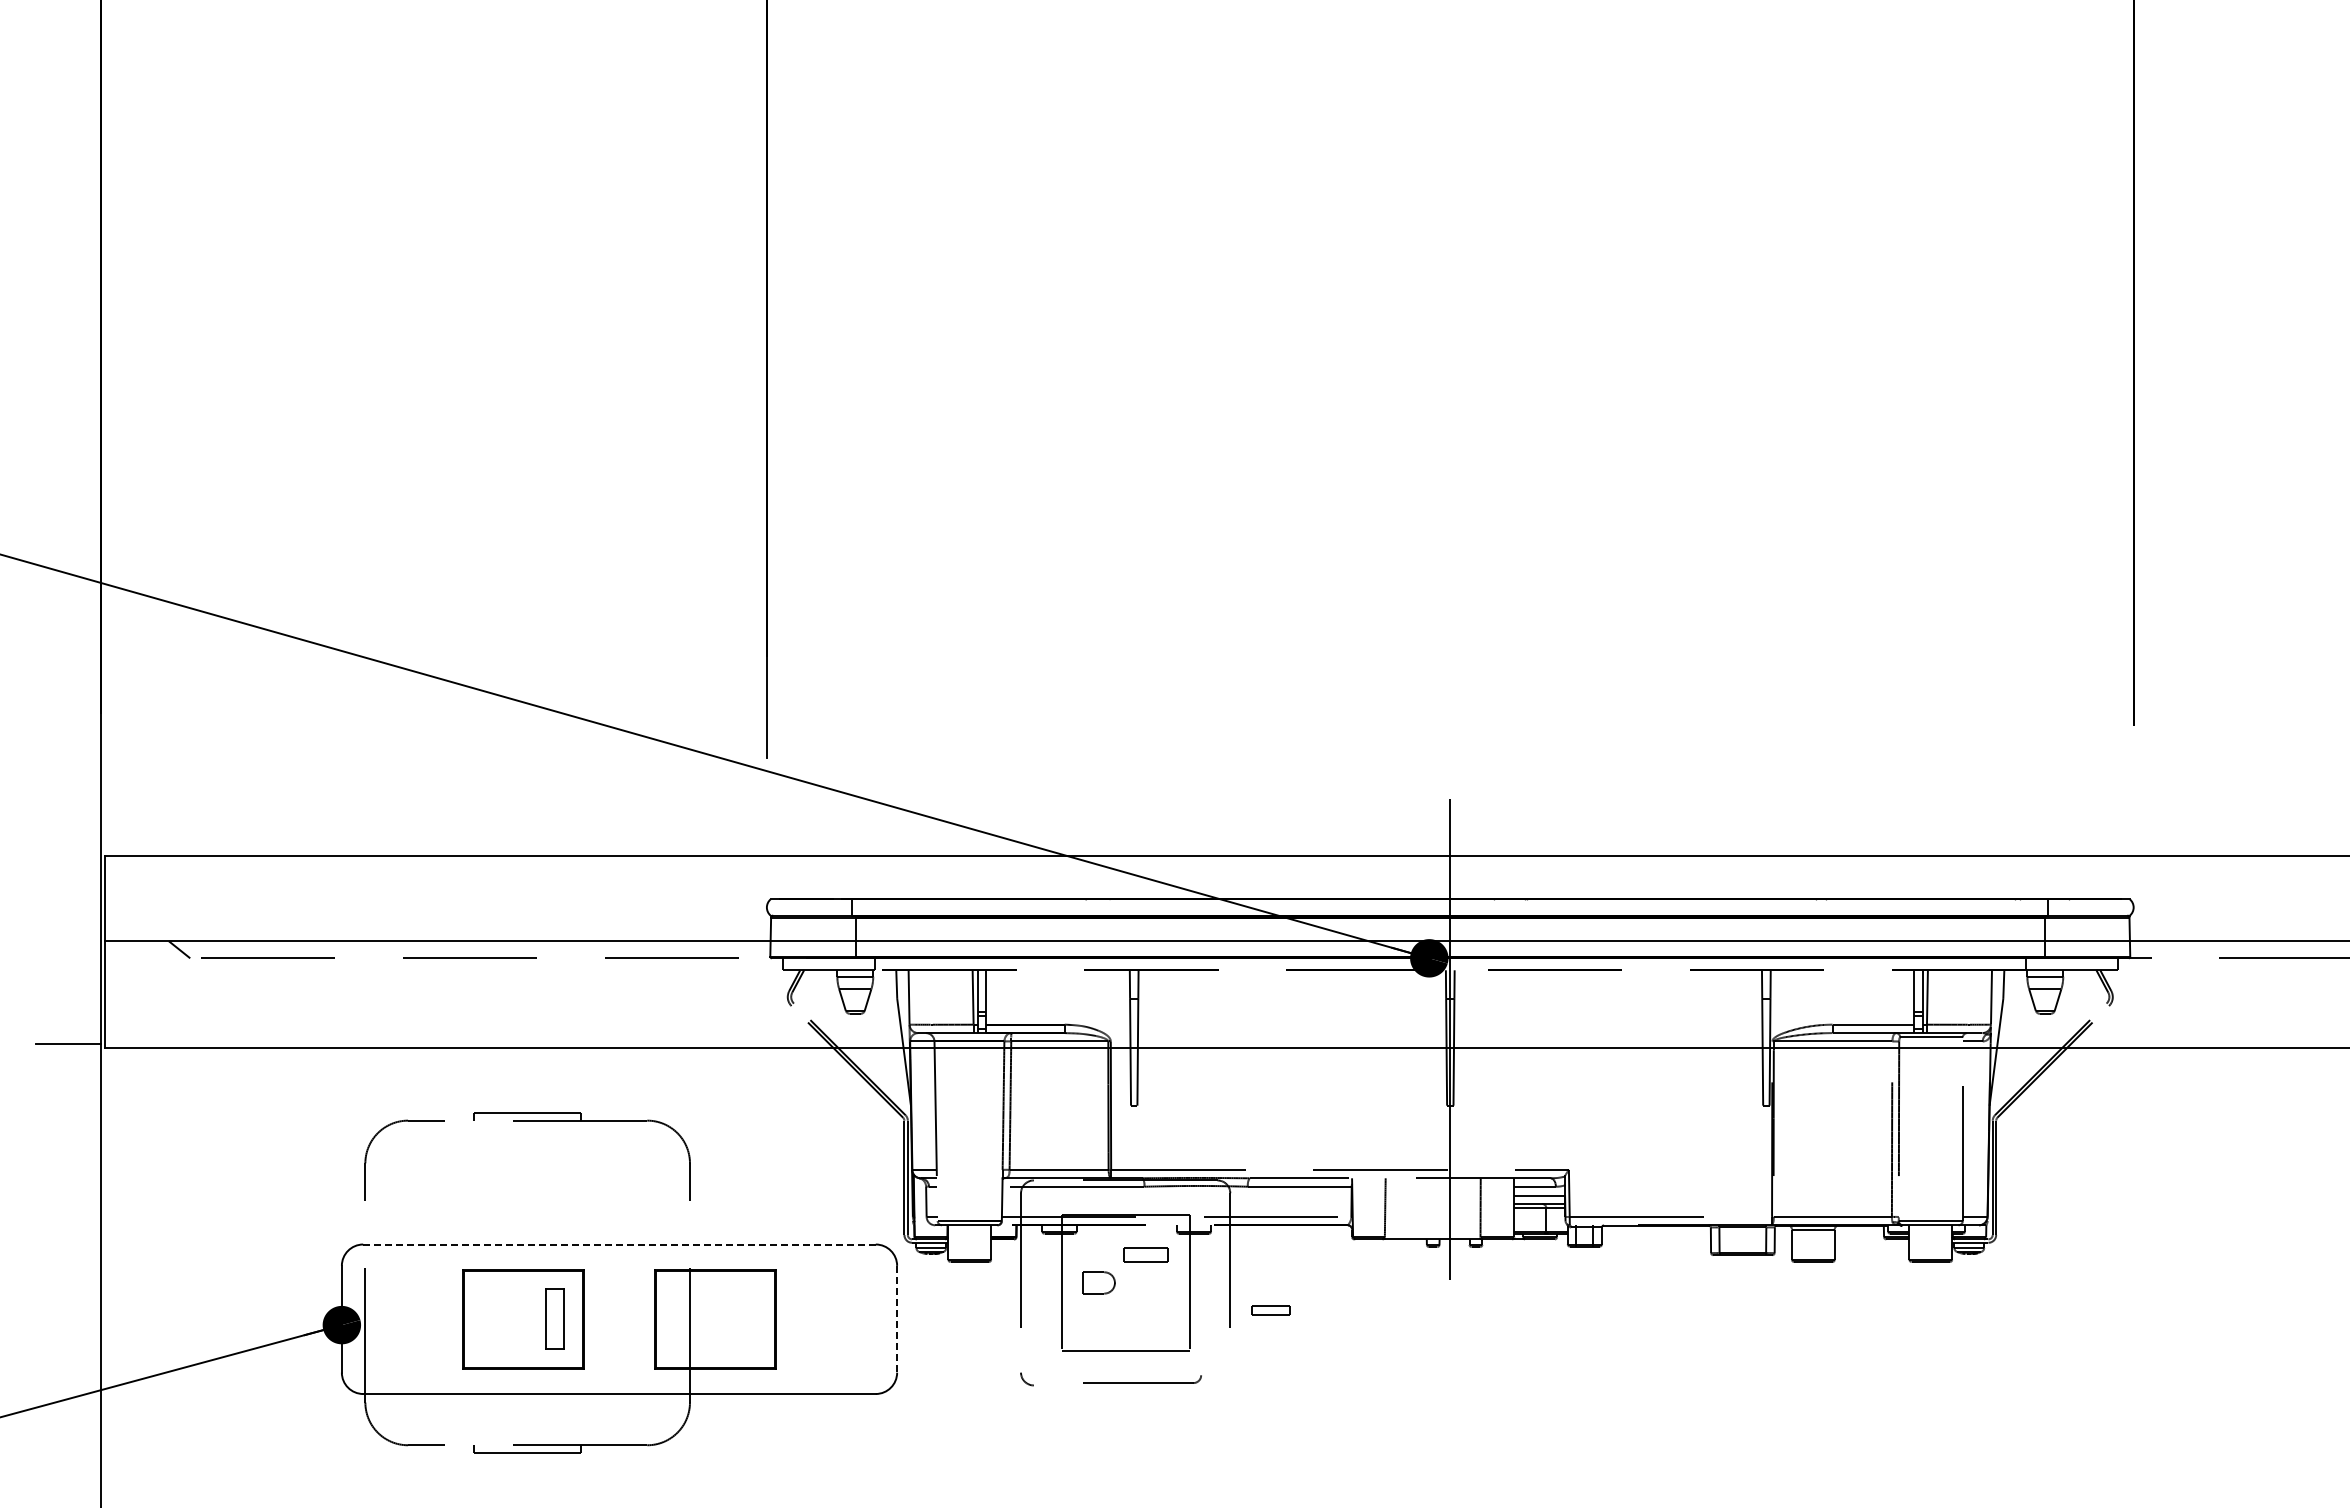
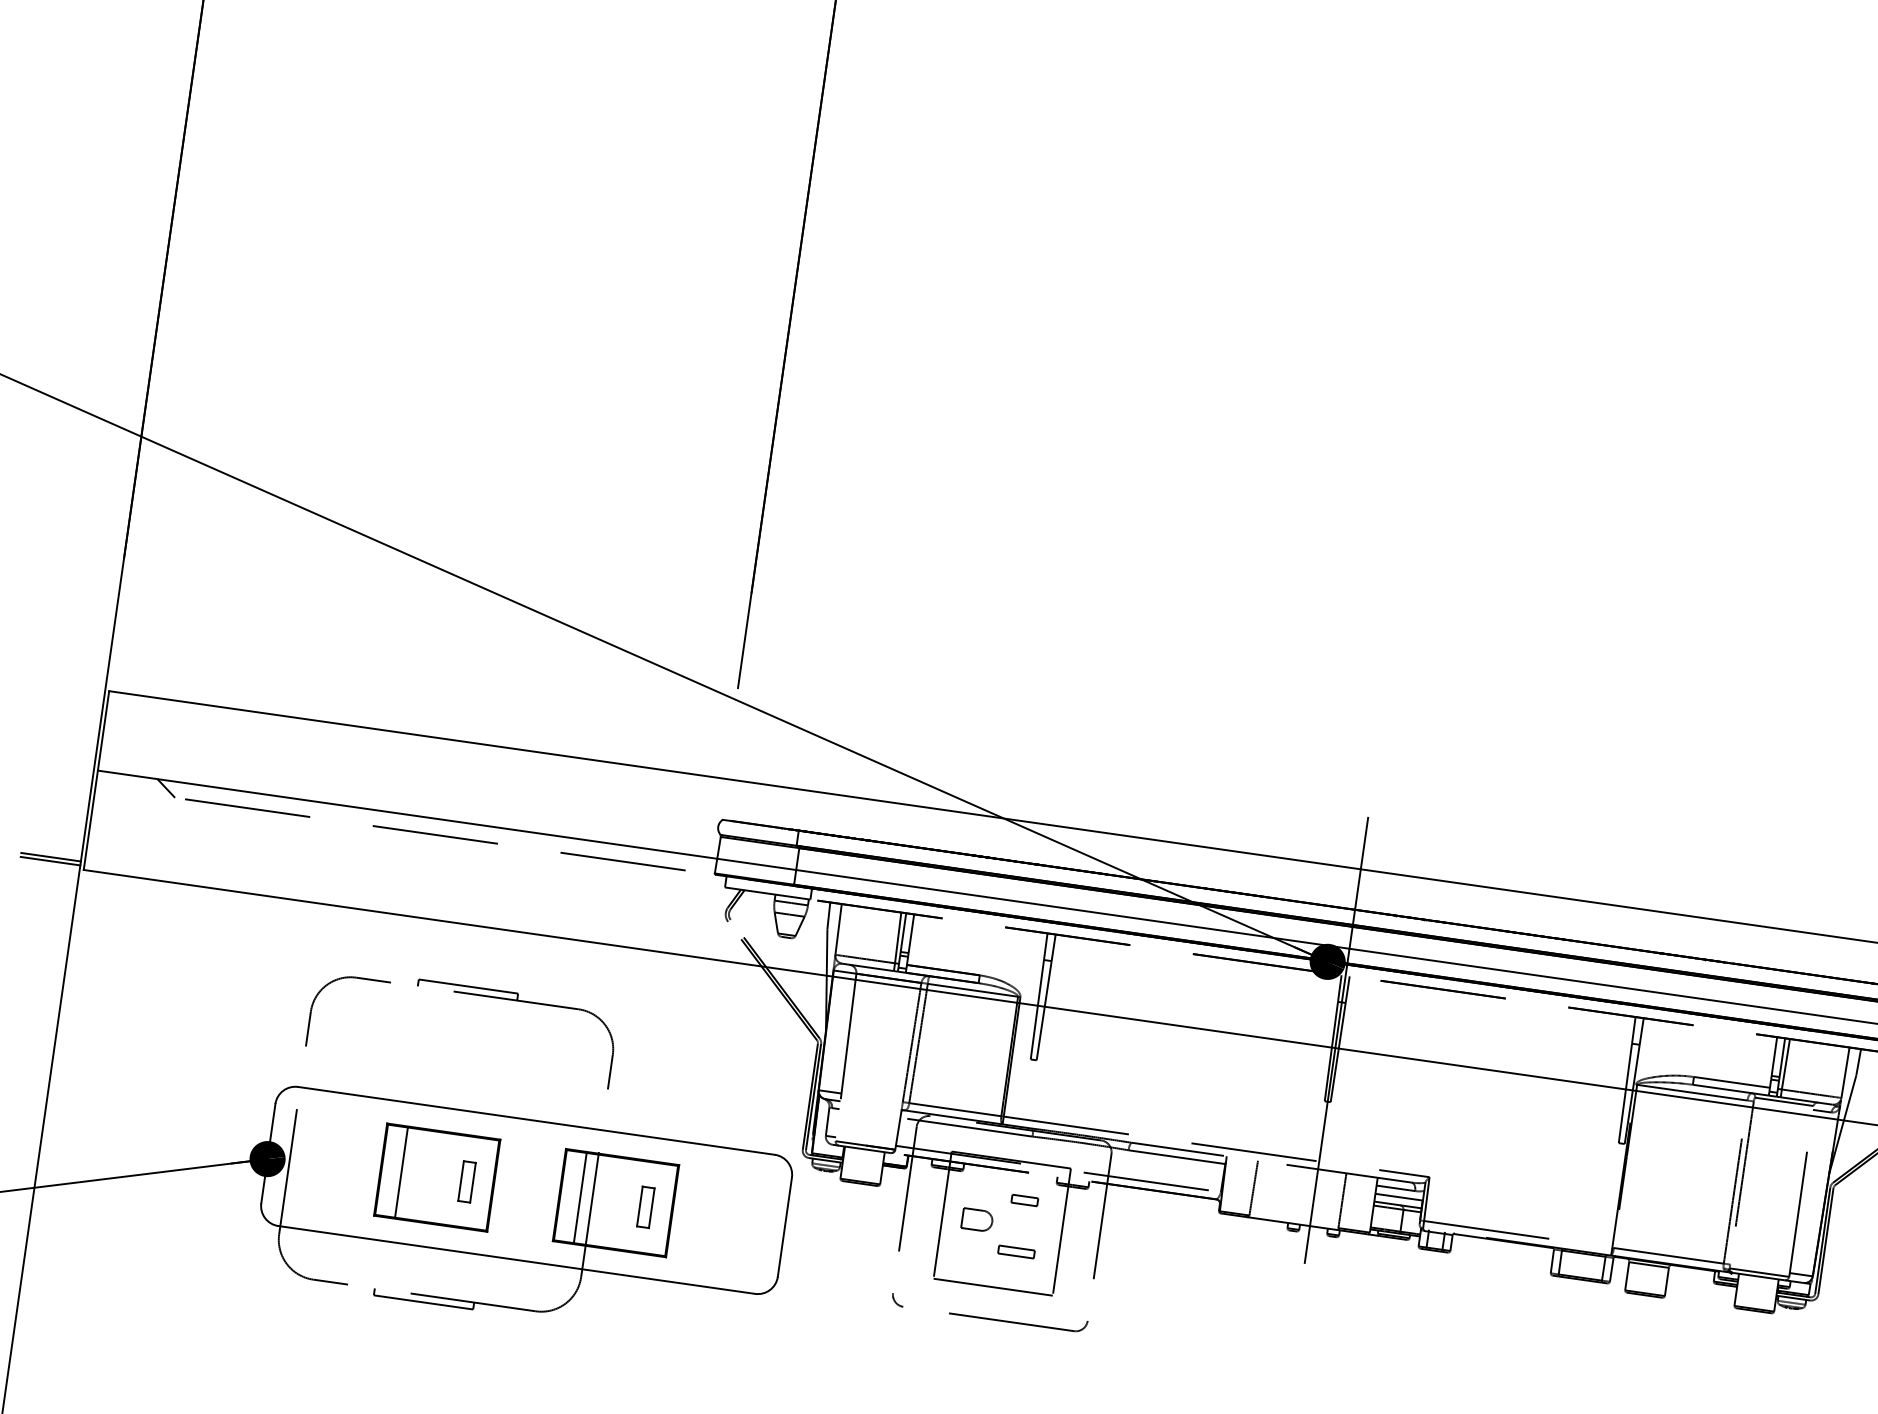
line: (68, 1039) -> (51, 857), added
line: (620, 1244) -> (537, 1121), dashed -> solid
part: (1145, 1254) -> (1024, 1199), size x0.62
part: (1270, 1310) -> (1016, 1251), moved
line: (484, 1318) -> (401, 1171), added
line: (677, 1318) -> (580, 1197), added
part: (555, 1319) -> (467, 1182), size x0.71
part: (747, 1319) -> (645, 1207), added
line: (897, 1319) -> (785, 1227), dashed -> solid
part: (1157, 1379) -> (1019, 1317), size x1.67

